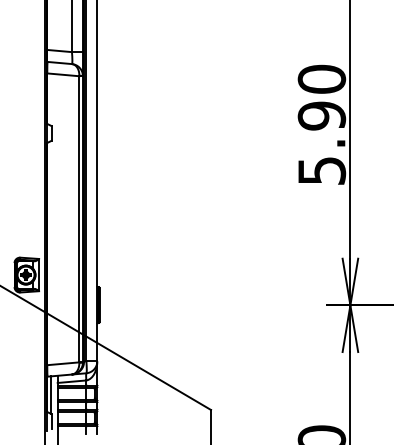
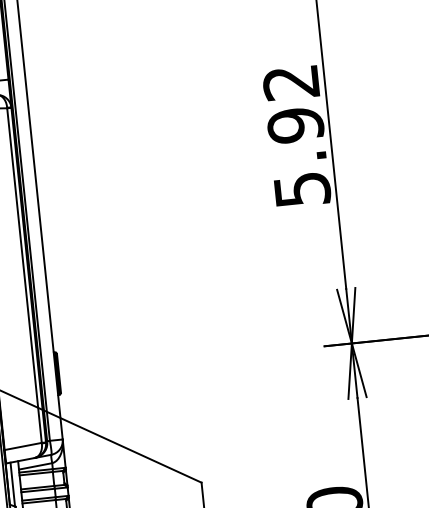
text: (321, 78) -> (290, 81), 5.90 -> 5.92

